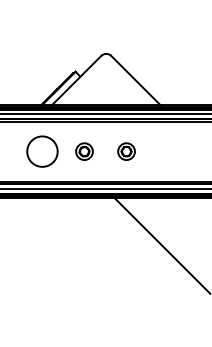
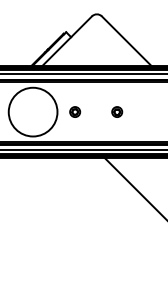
circle: (42, 151) -> (33, 111), size x1.6
part: (84, 151) -> (75, 111), size x0.6
part: (126, 151) -> (117, 111), size x0.6

